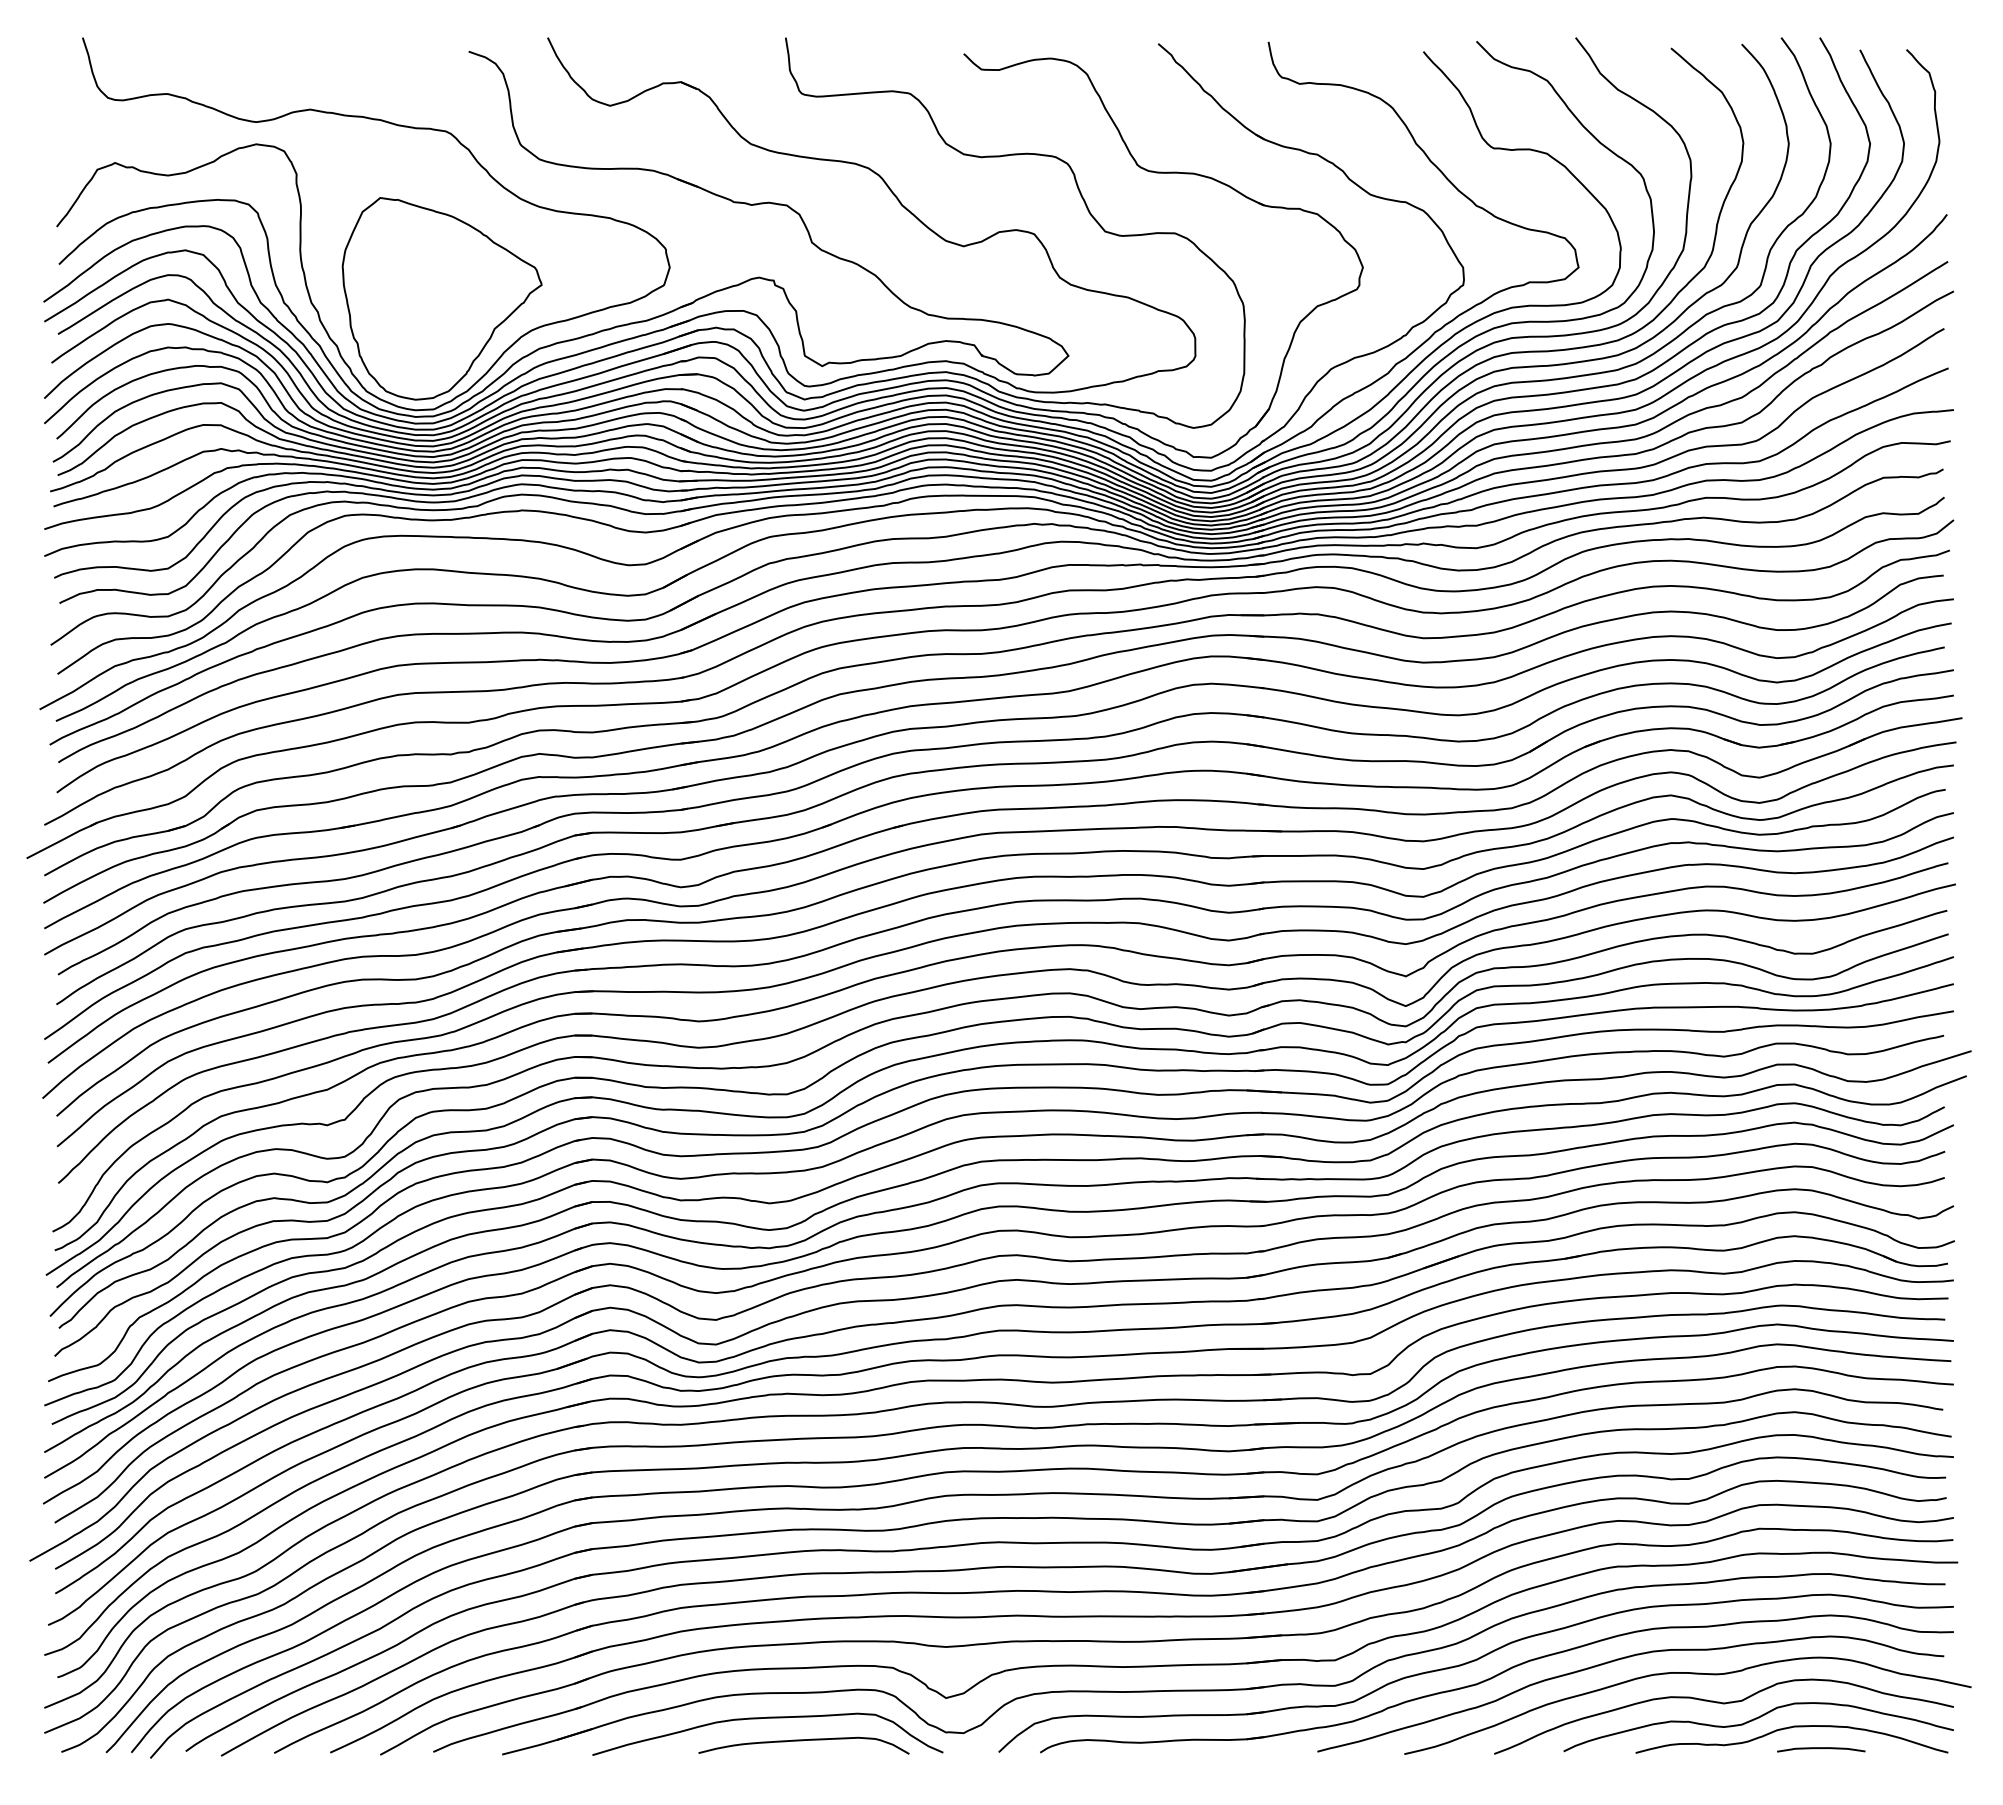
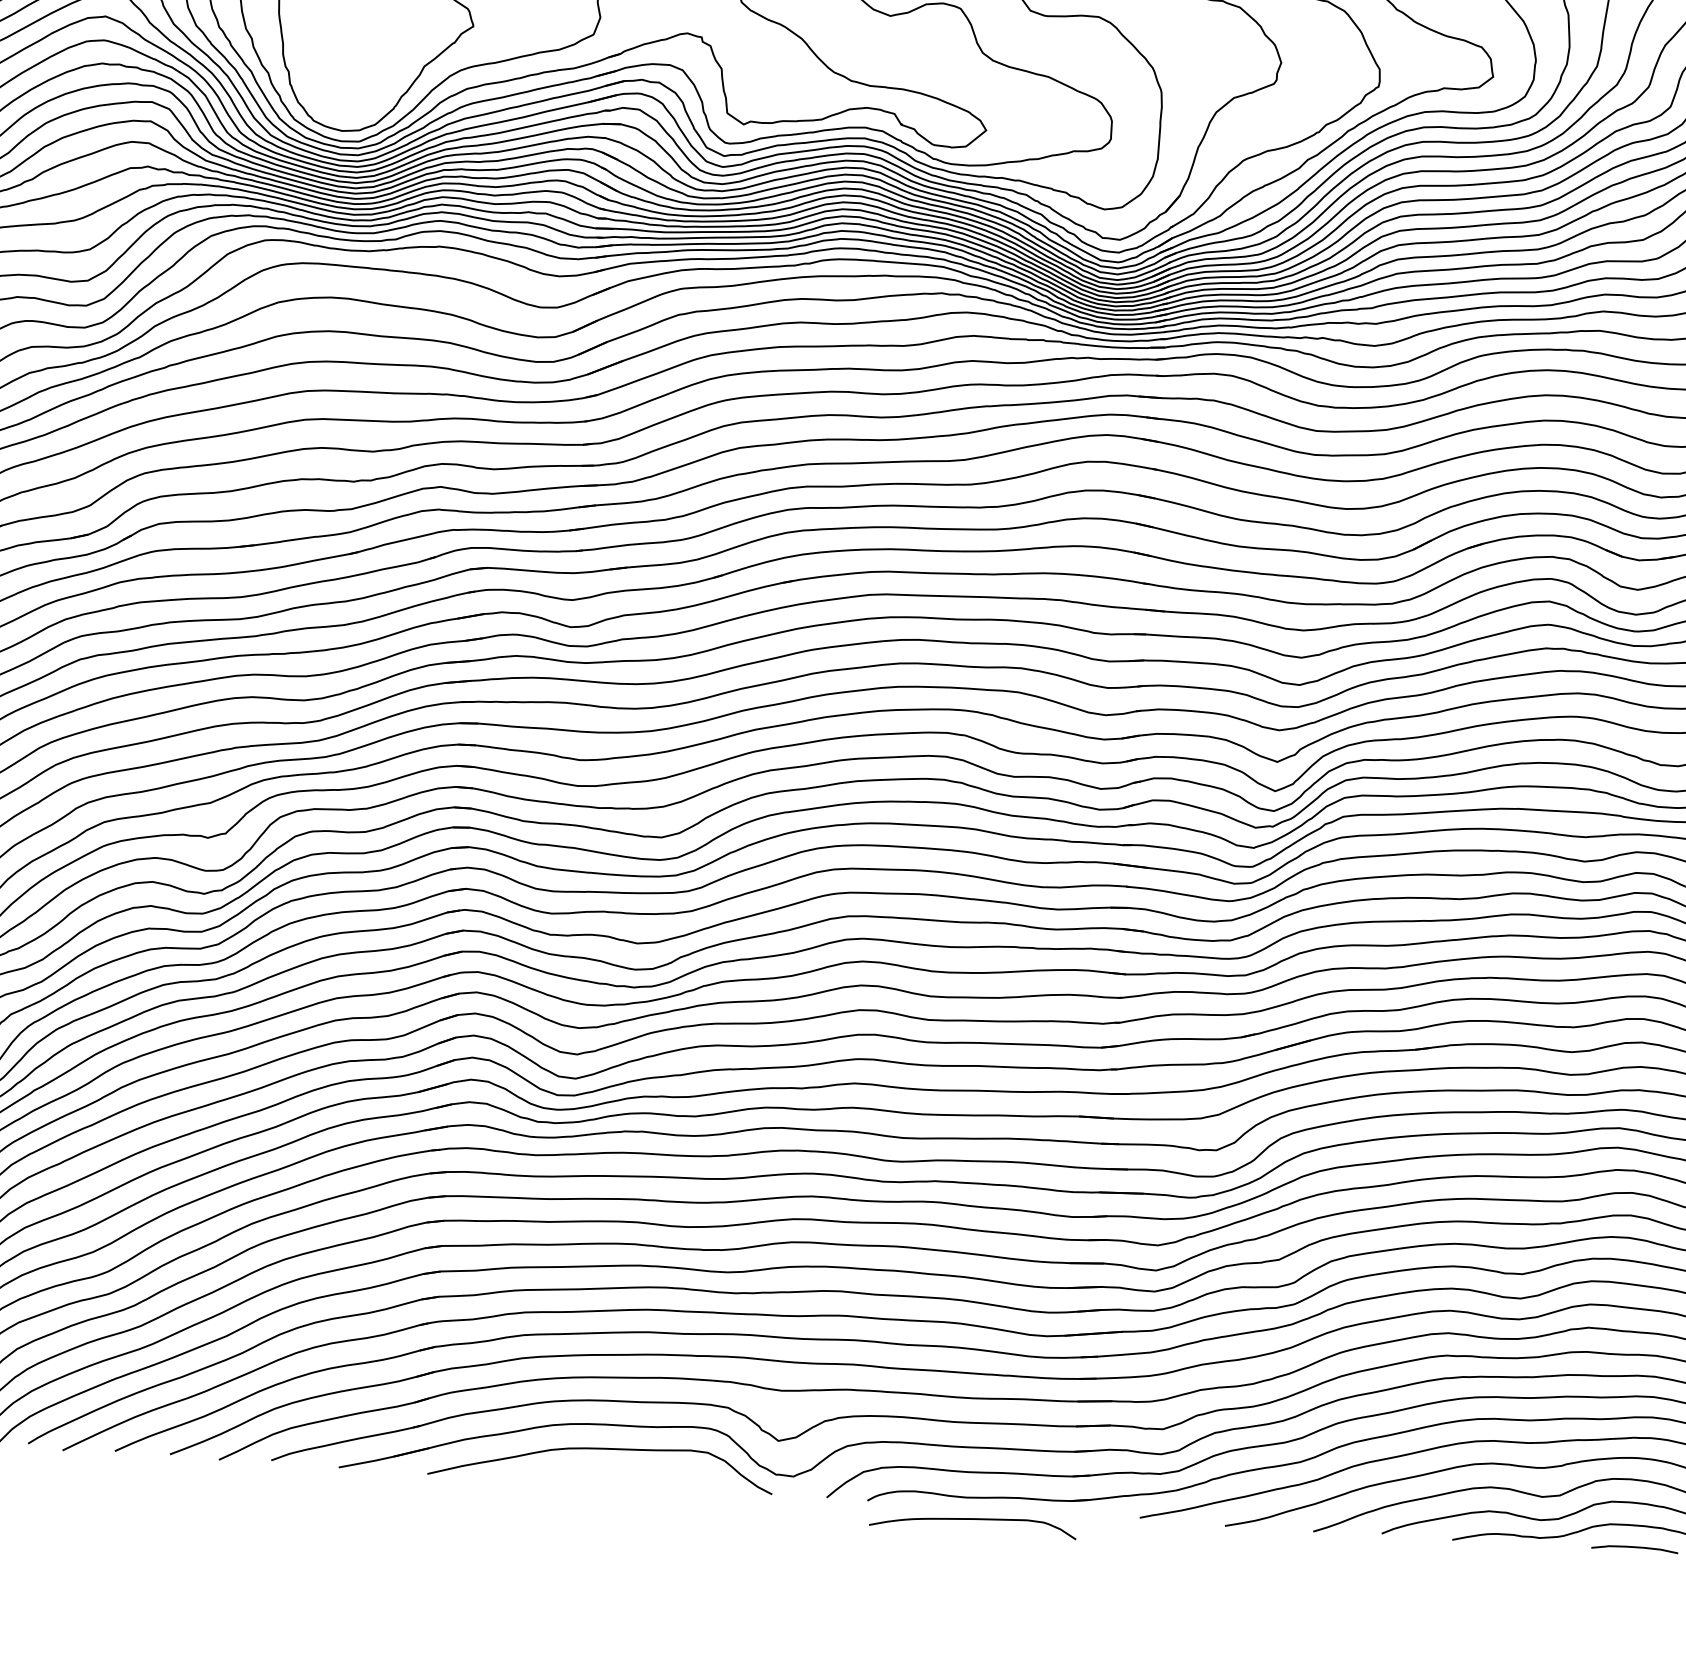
curve: (803, 1741) -> (972, 1520), moved

